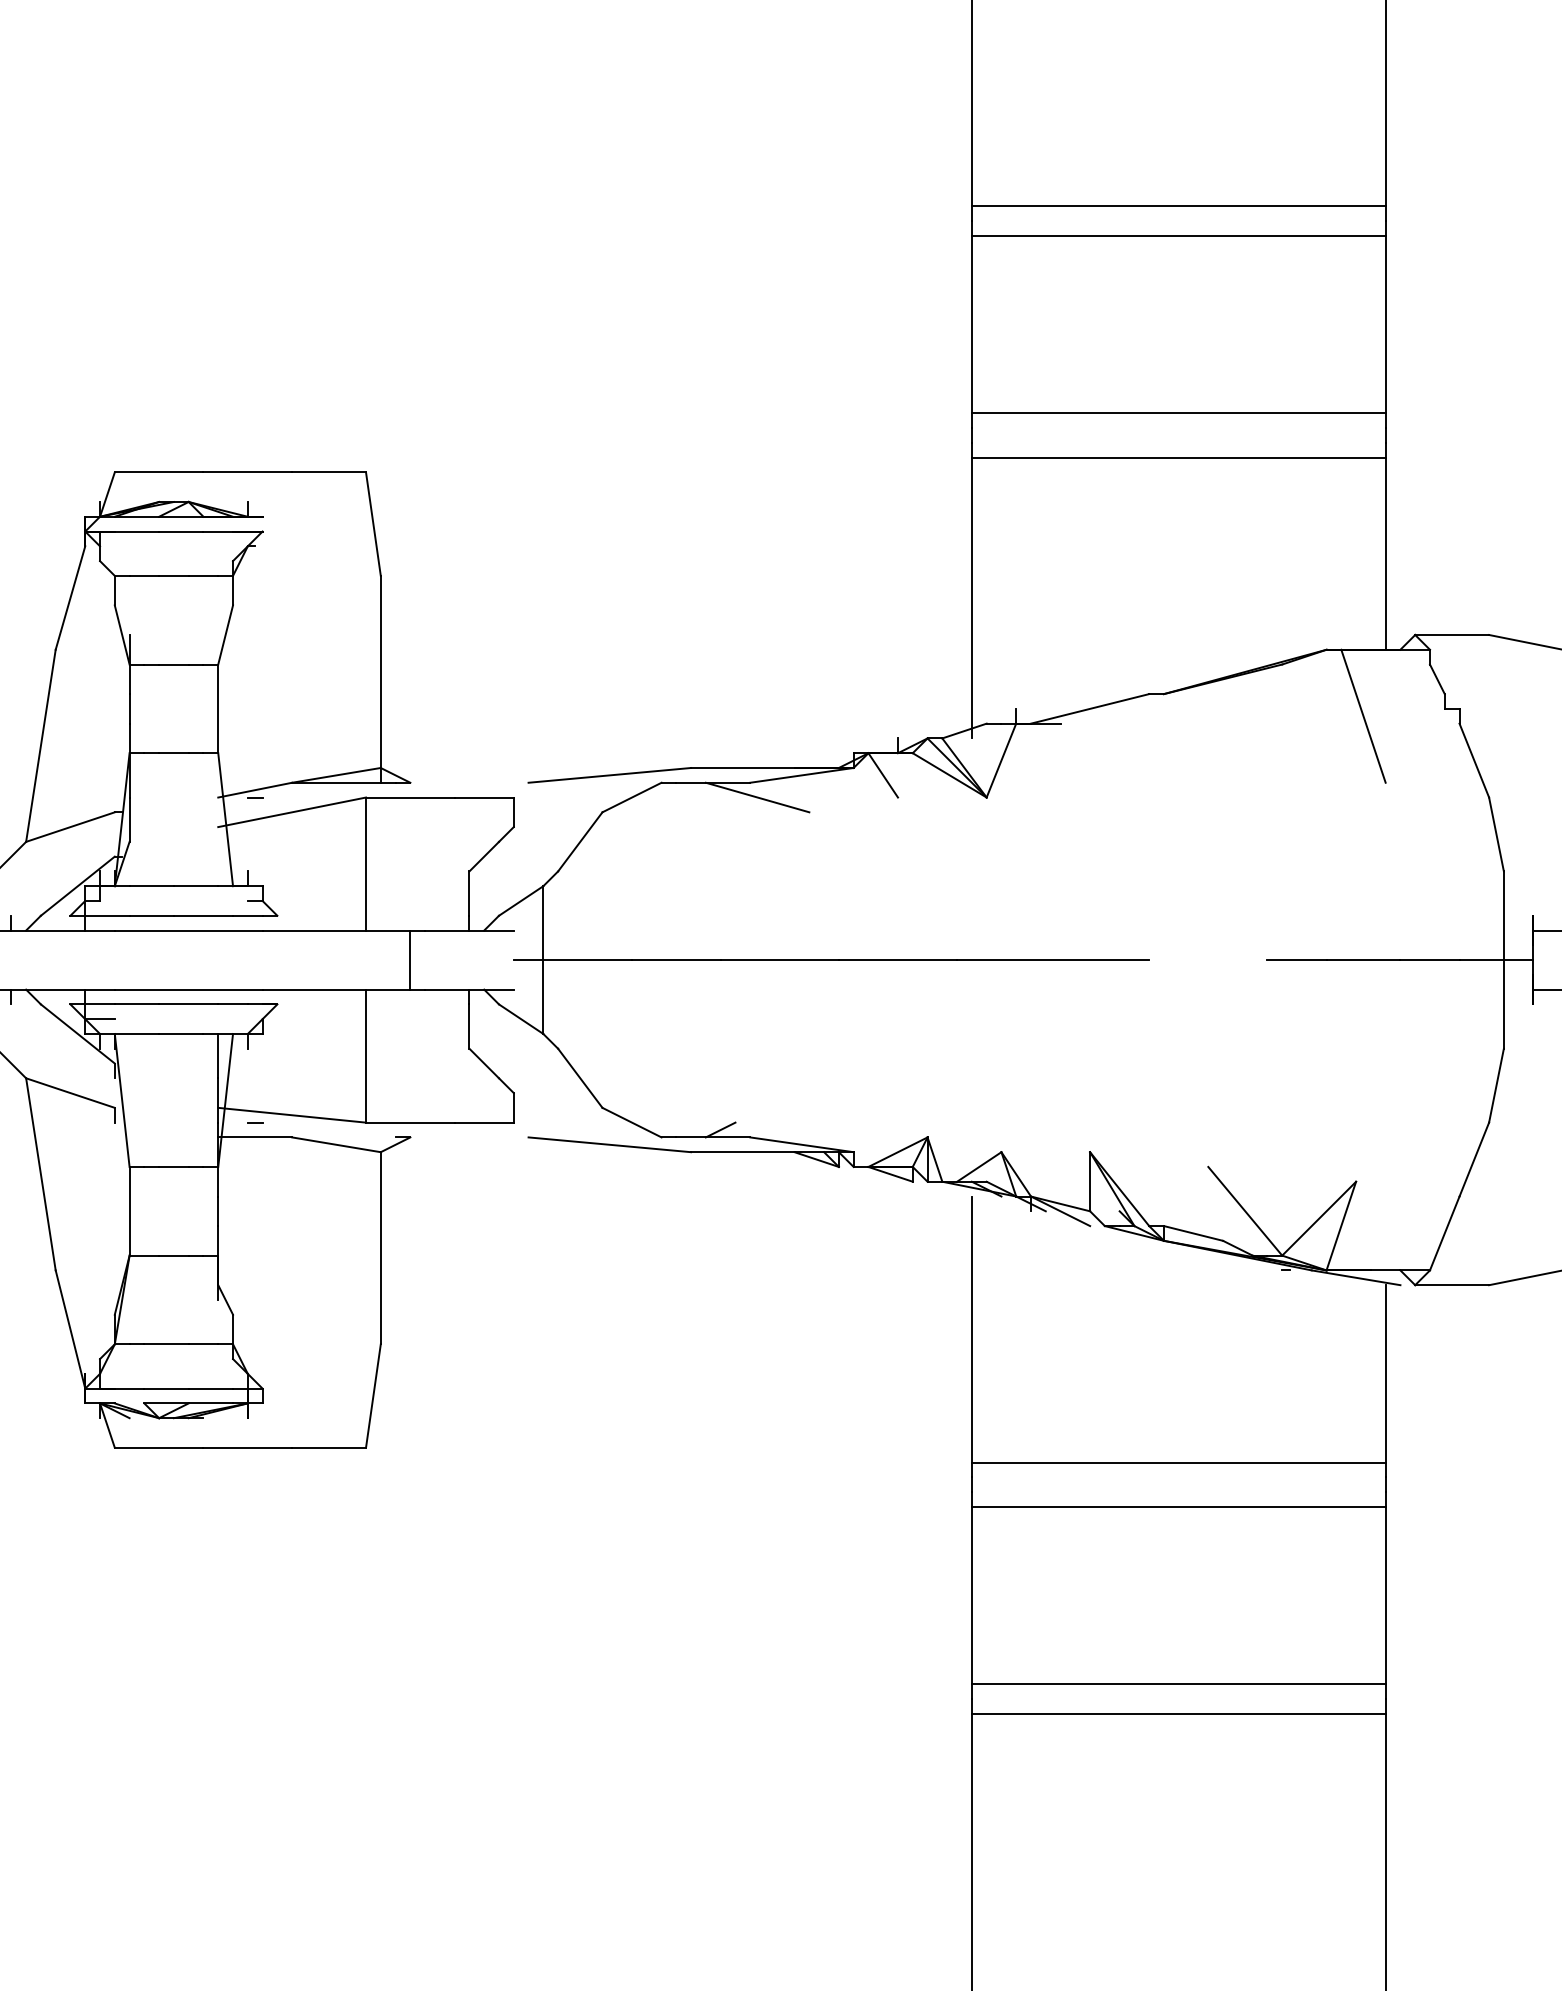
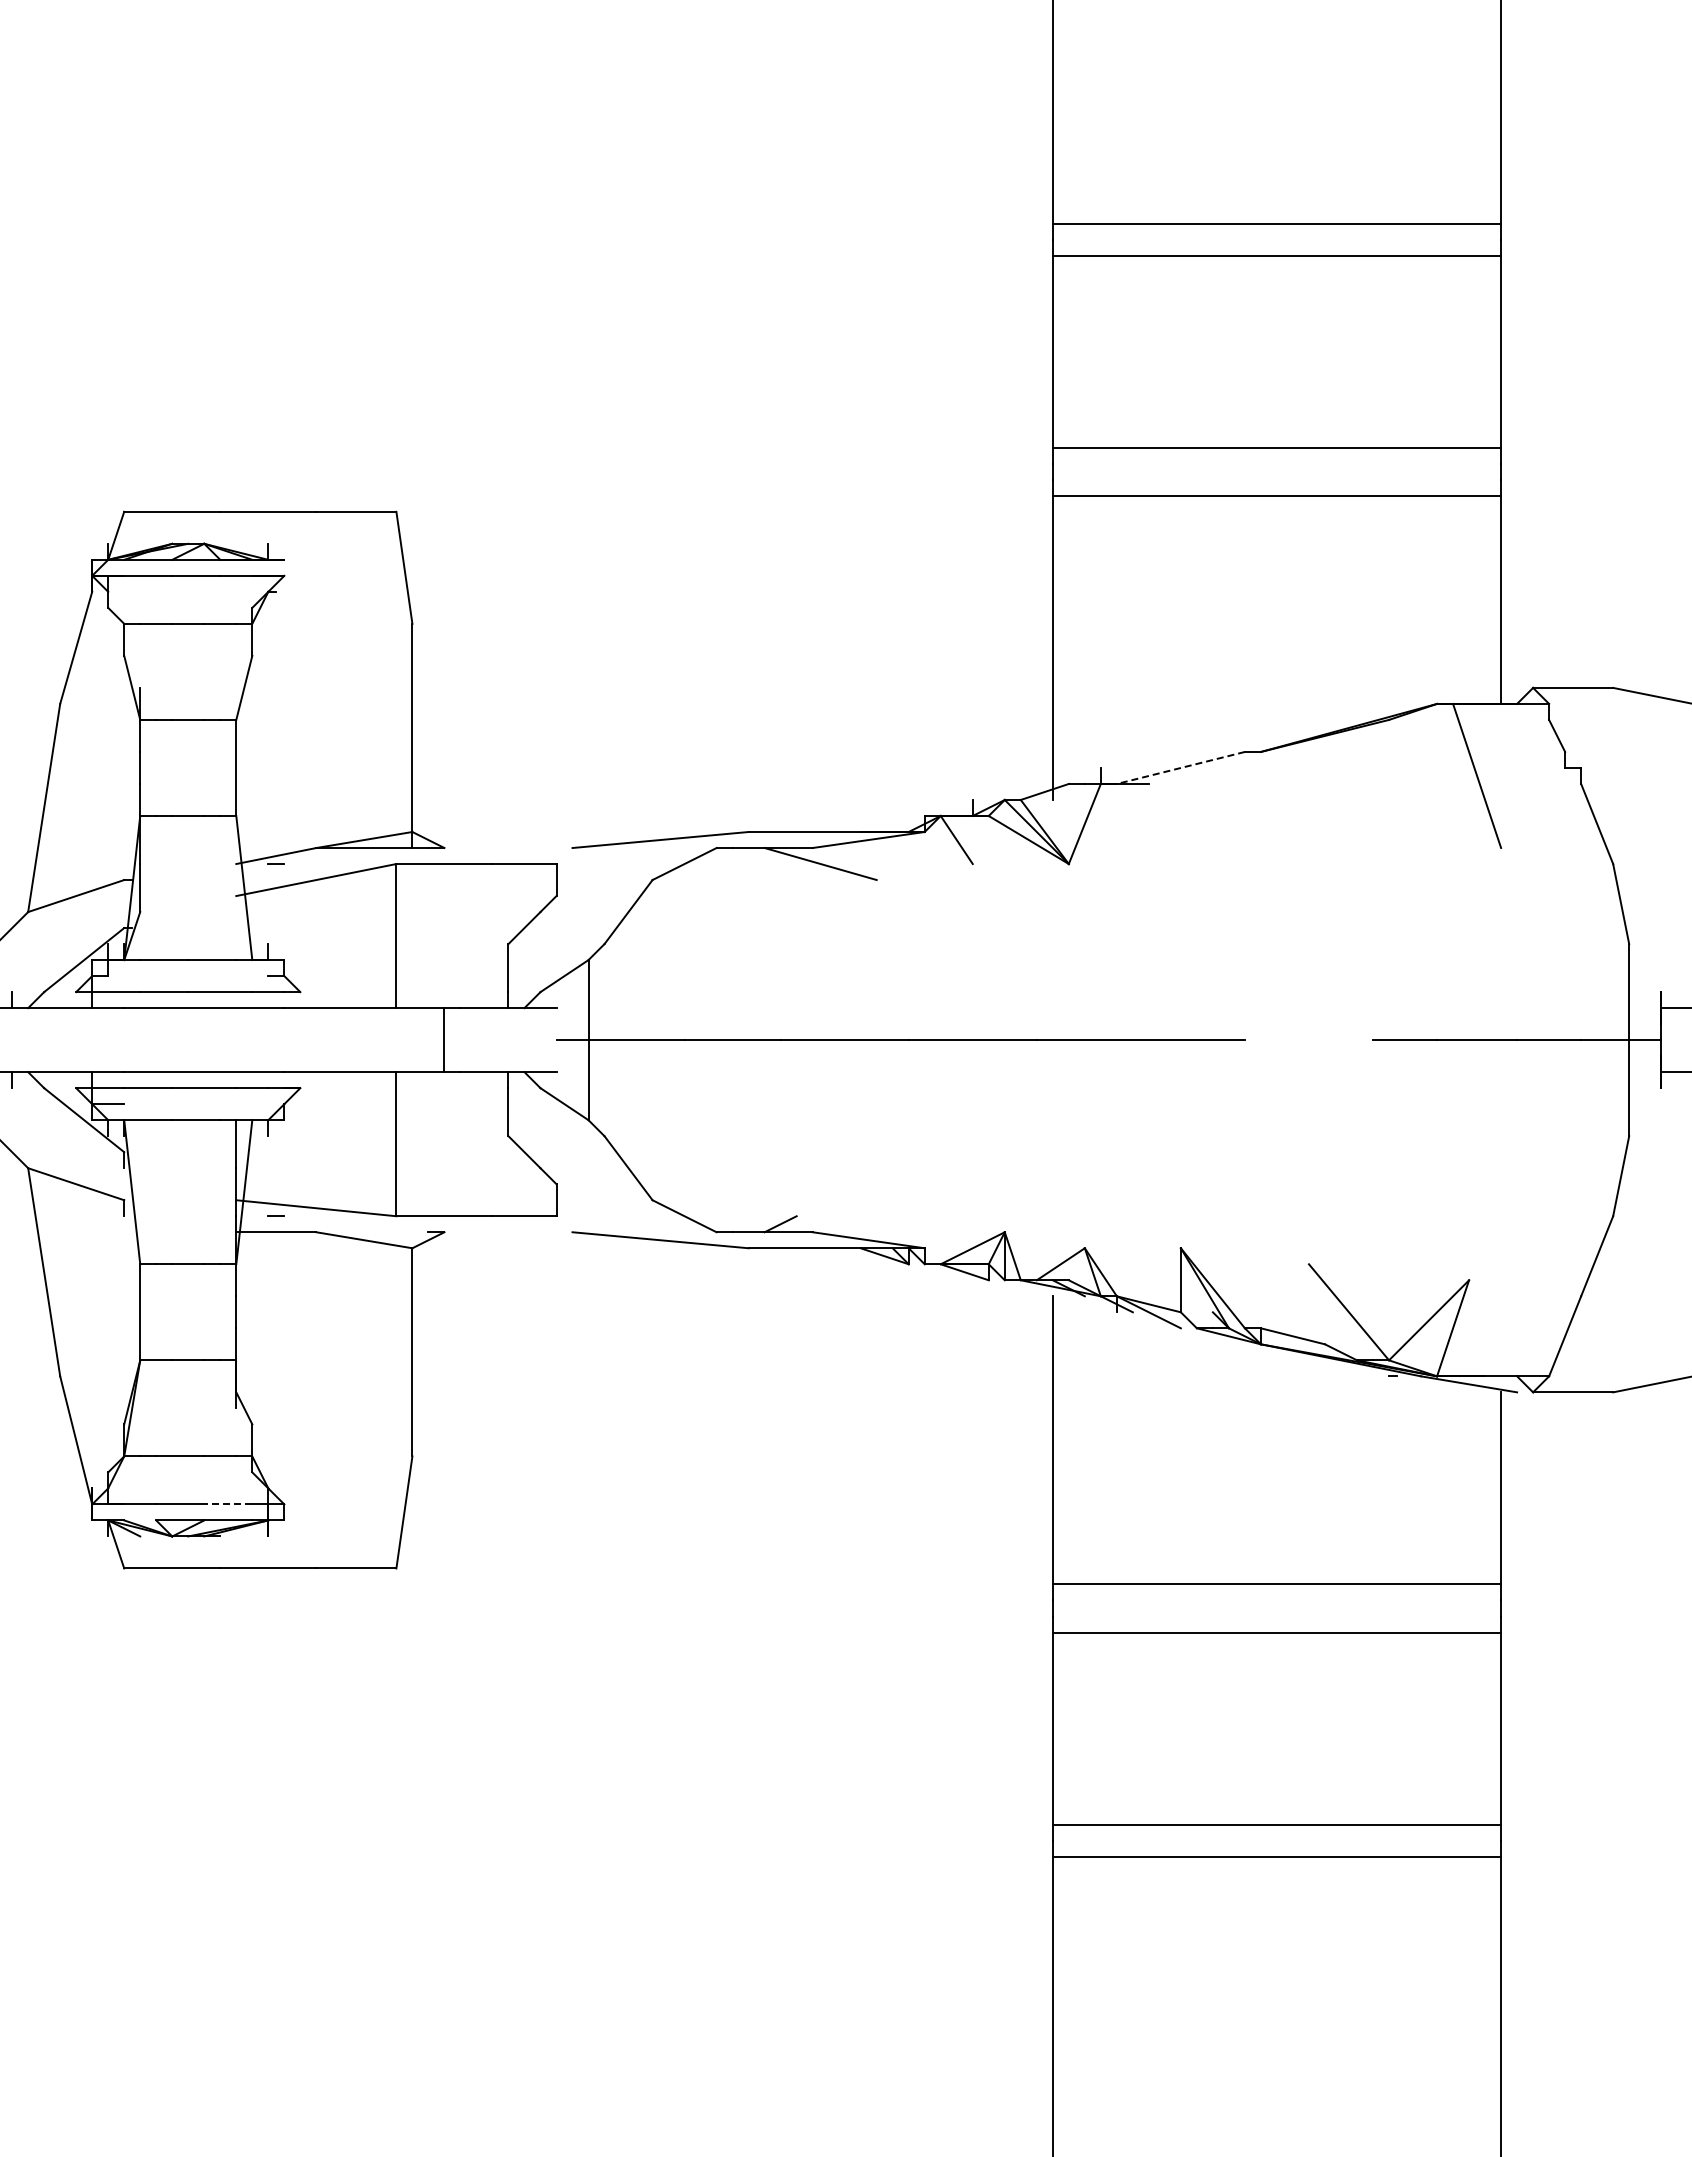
line: (1089, 709) -> (1180, 768), solid -> dashed
line: (210, 1388) -> (227, 1504), solid -> dashed

